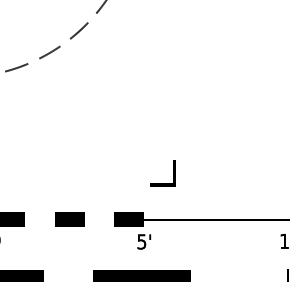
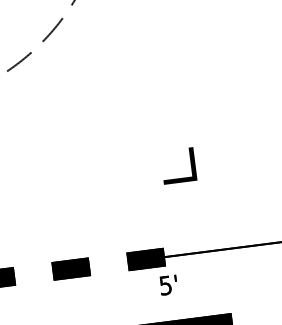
line: (162, 183) -> (179, 178), moved

